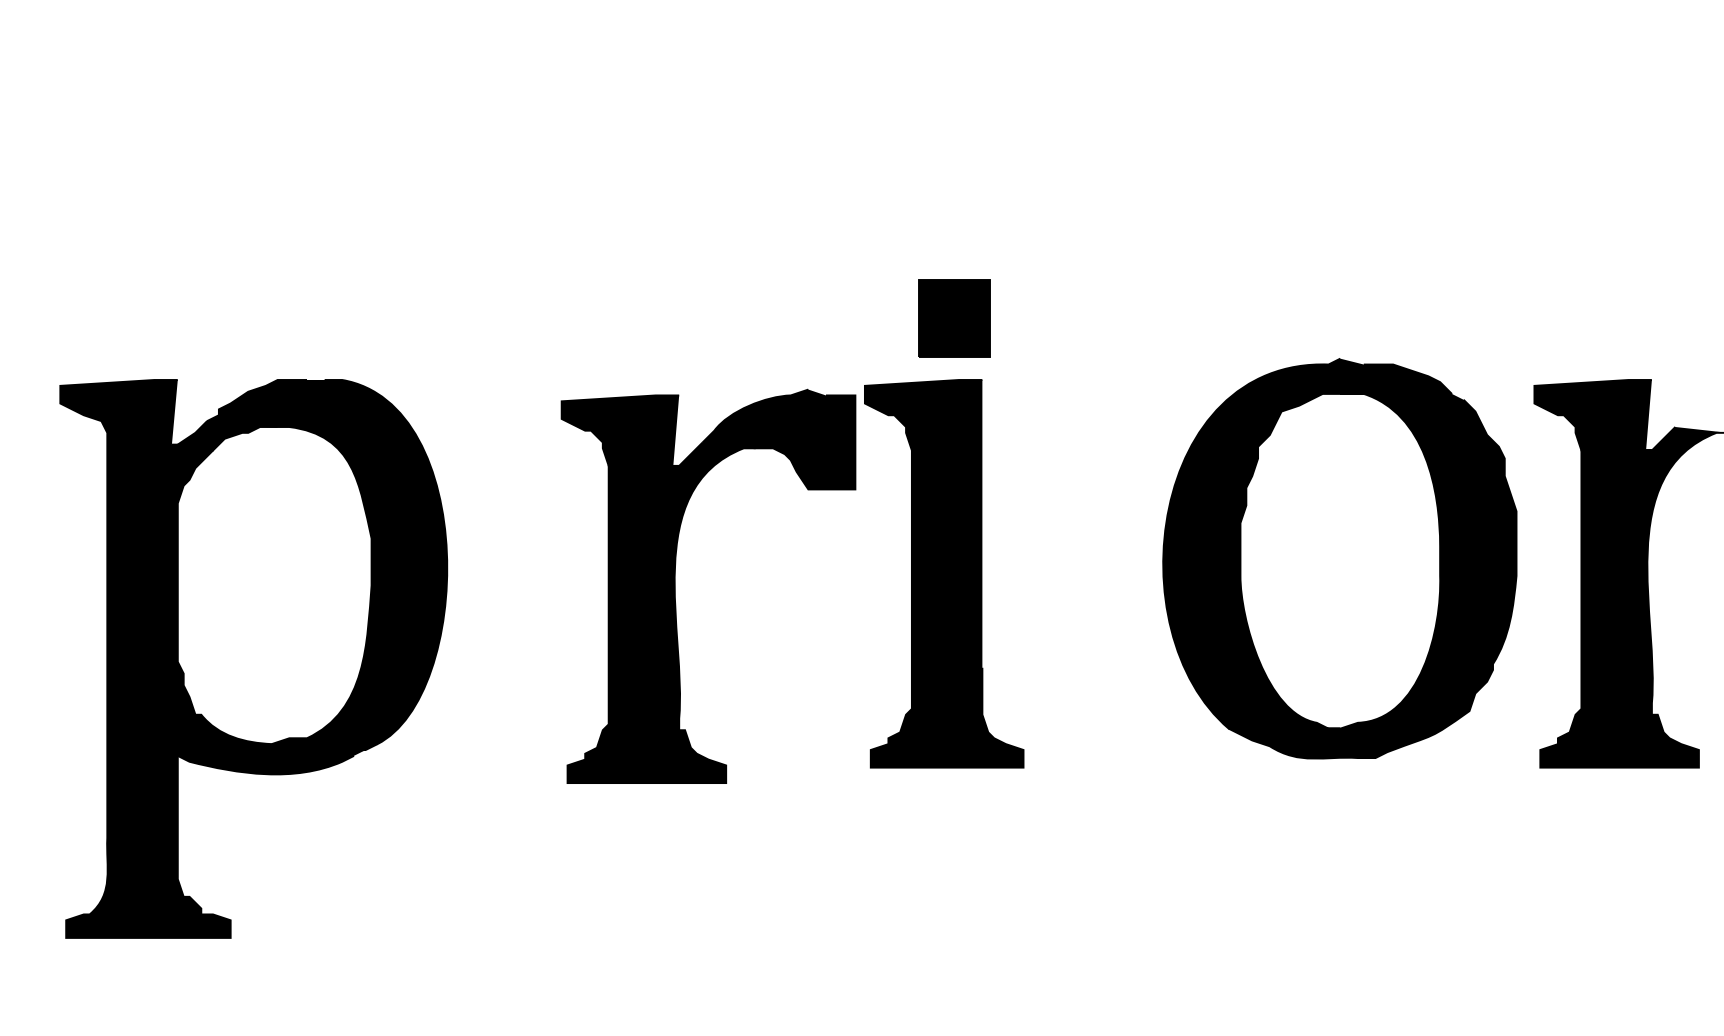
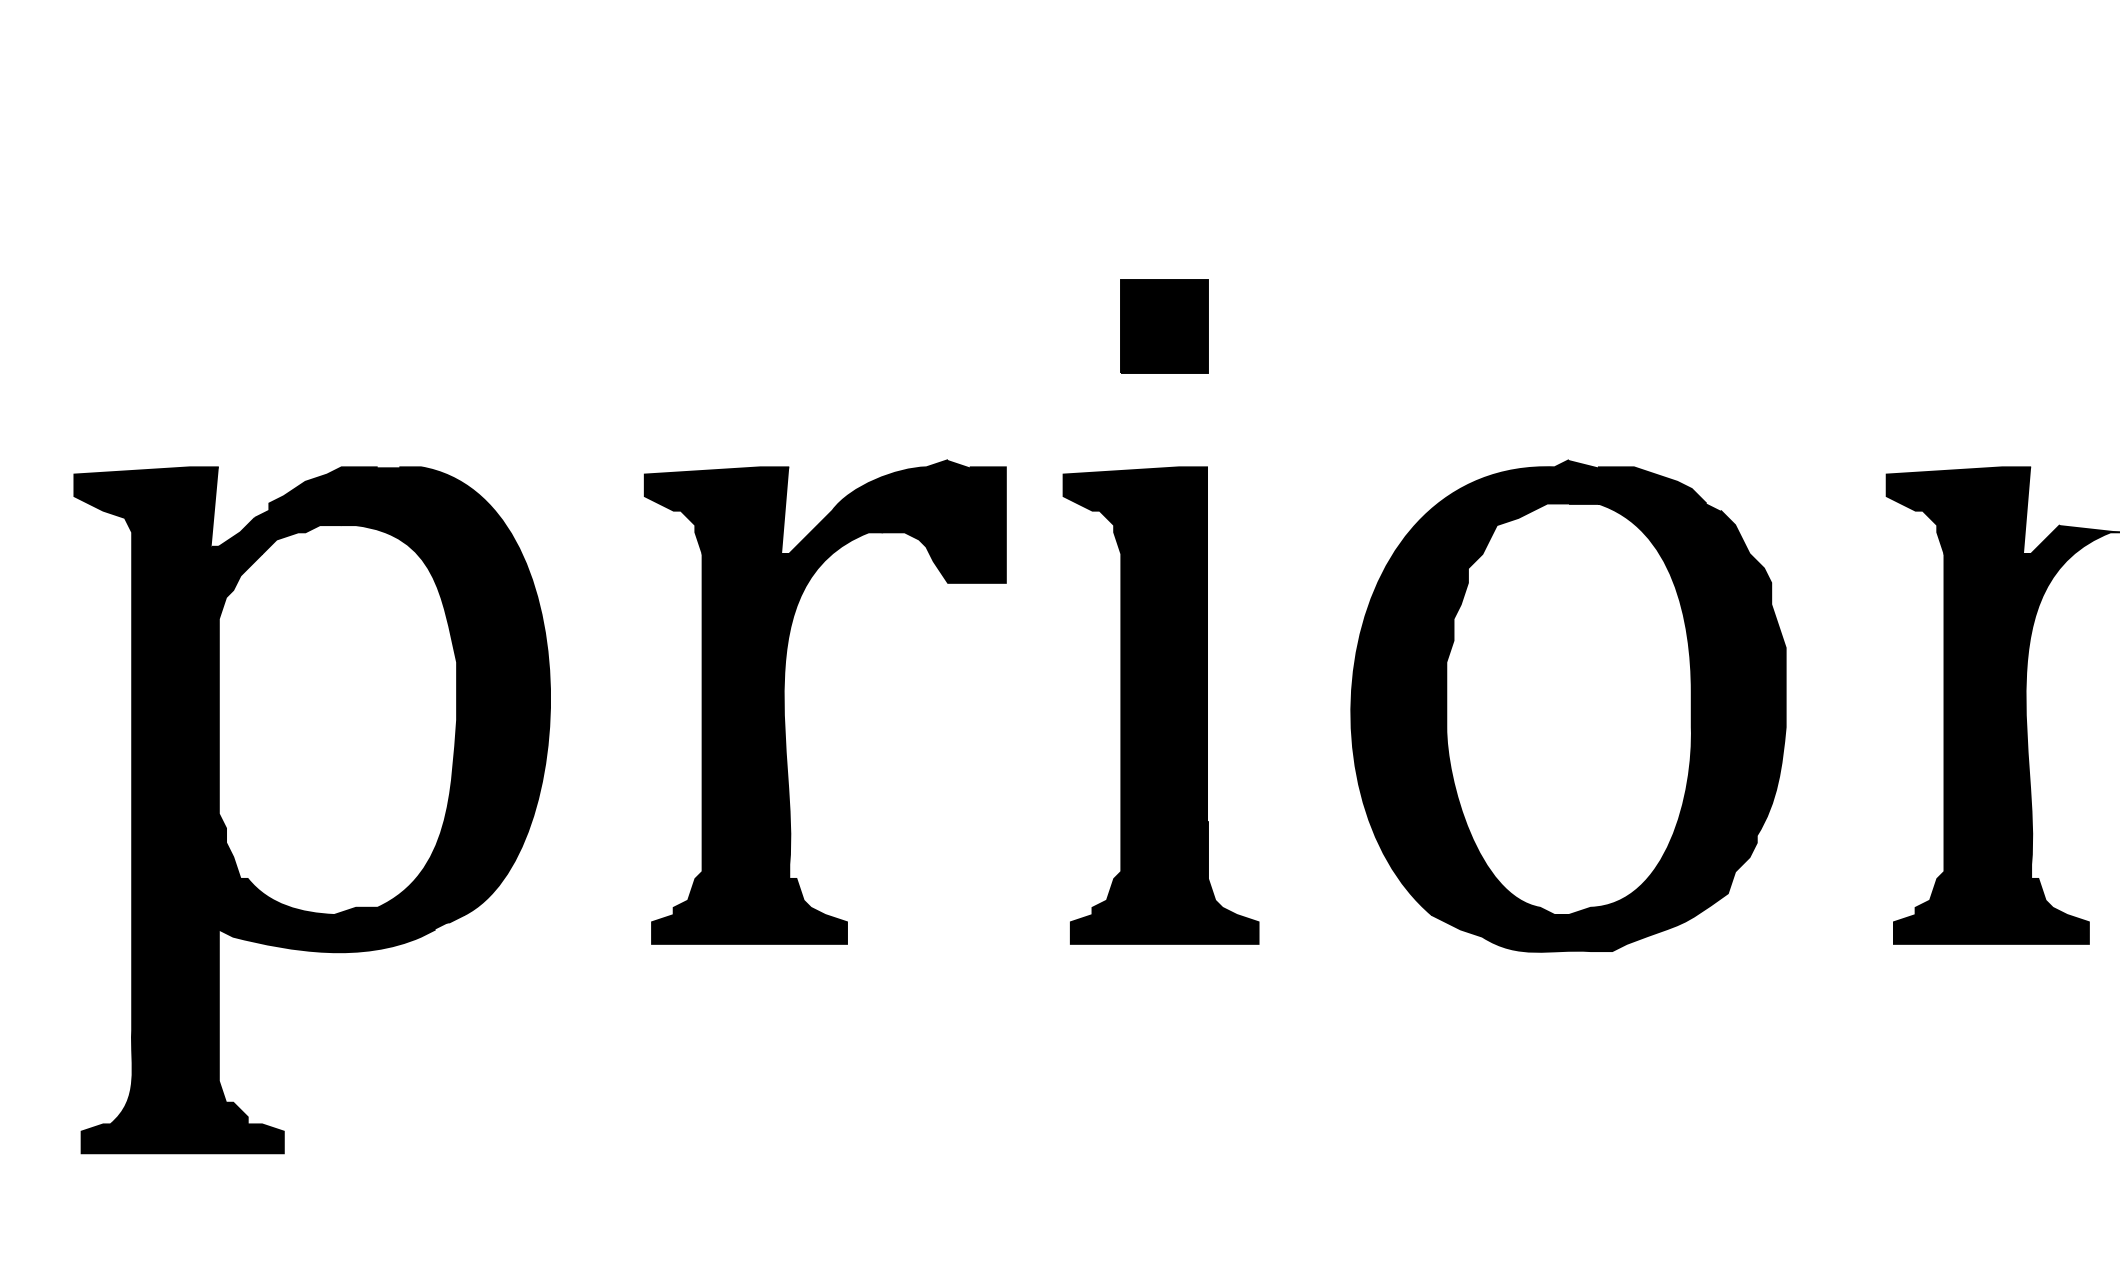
part: (954, 318) -> (1164, 326), moved
part: (1339, 558) -> (1568, 705), moved
part: (675, 585) -> (784, 701), moved

